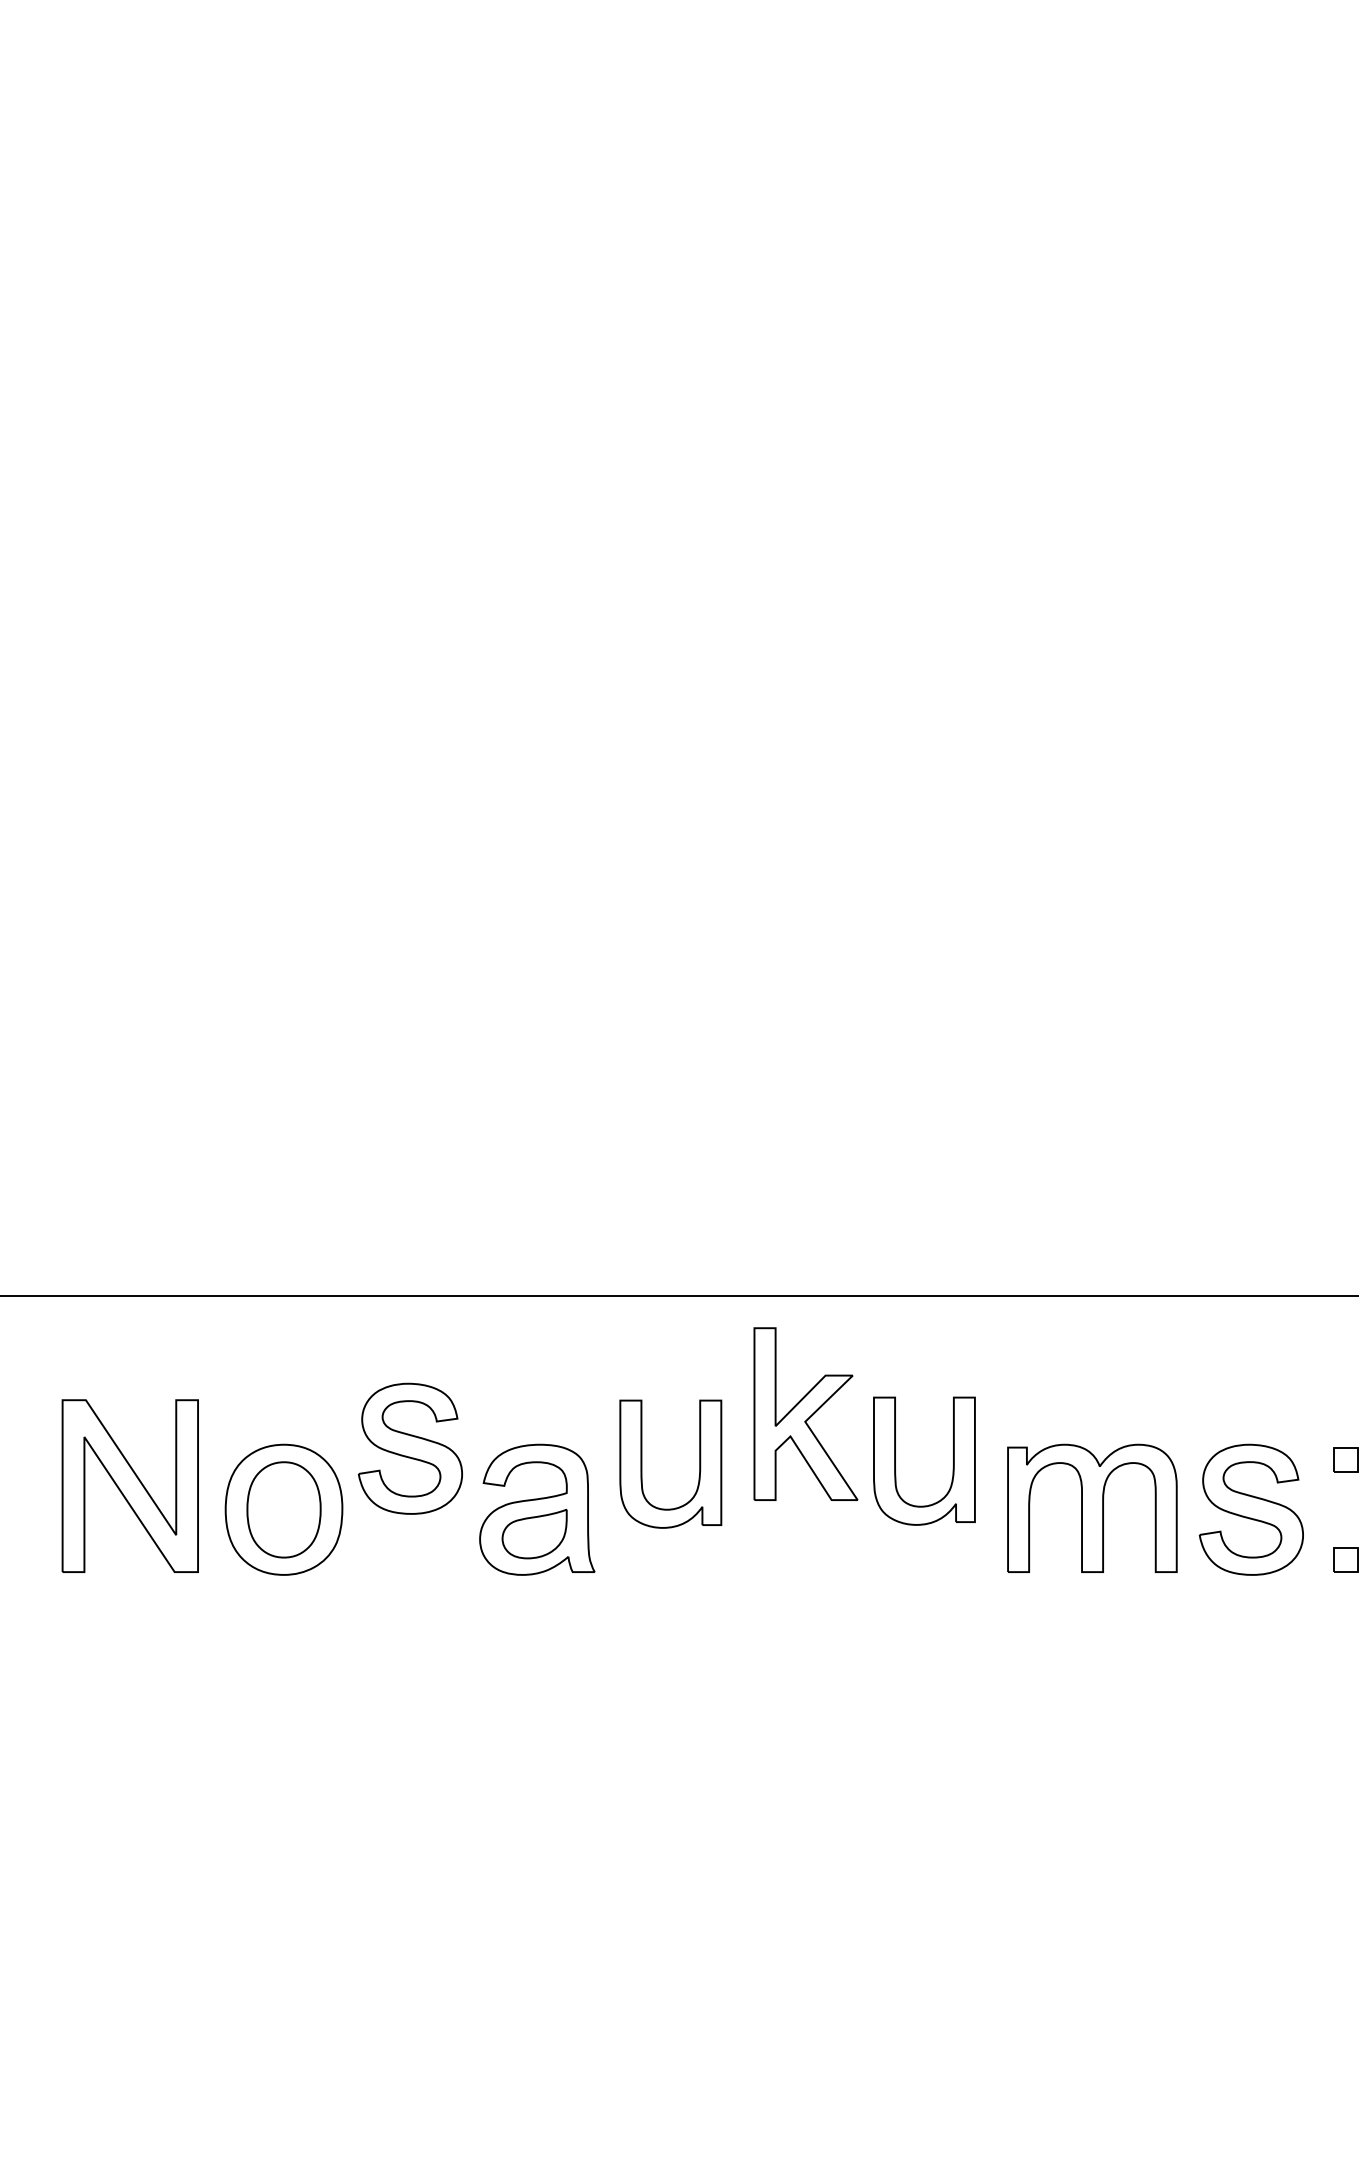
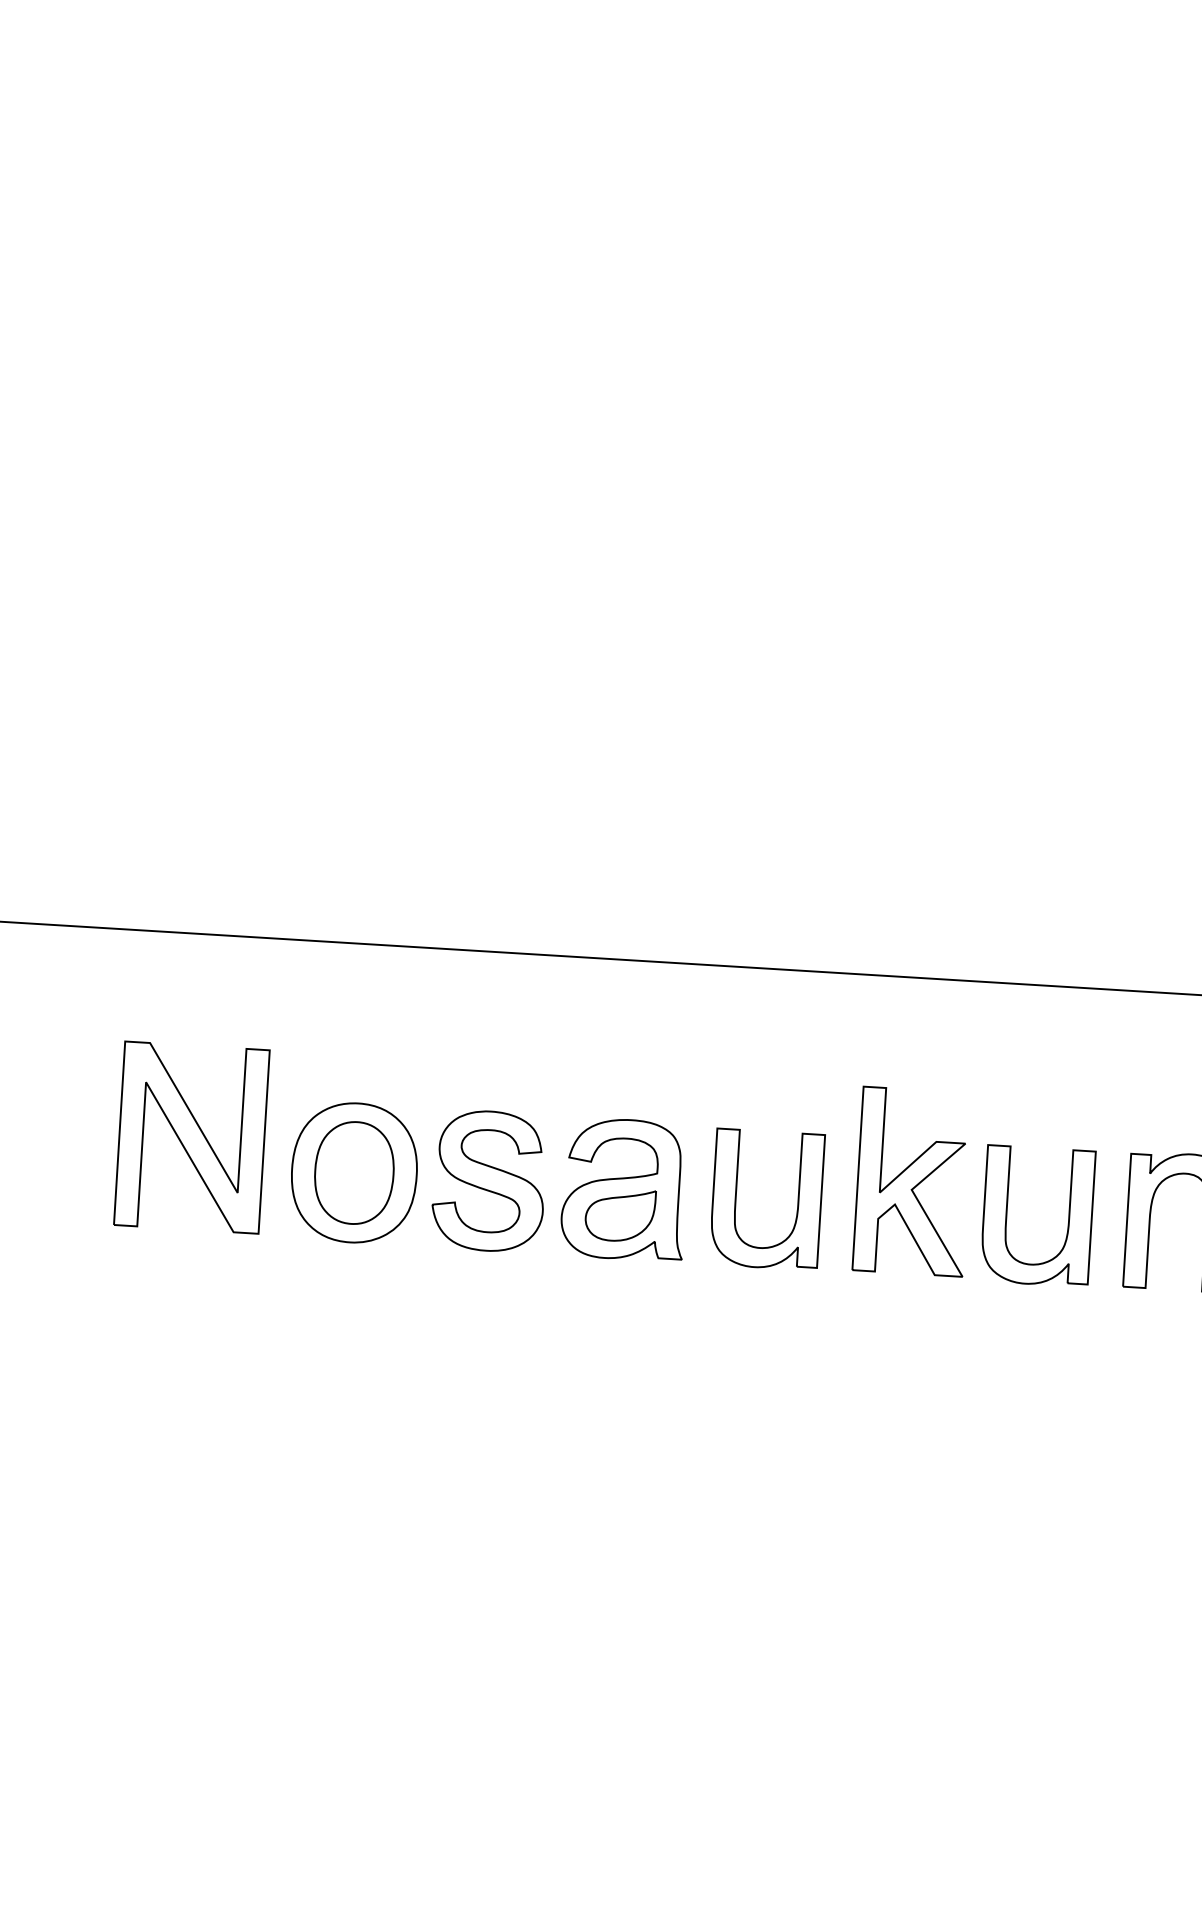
part: (805, 1413) -> (912, 1181), moved
part: (410, 1448) -> (489, 1180), moved
part: (895, 1460) -> (1006, 1213), moved
part: (642, 1463) -> (736, 1197), moved

